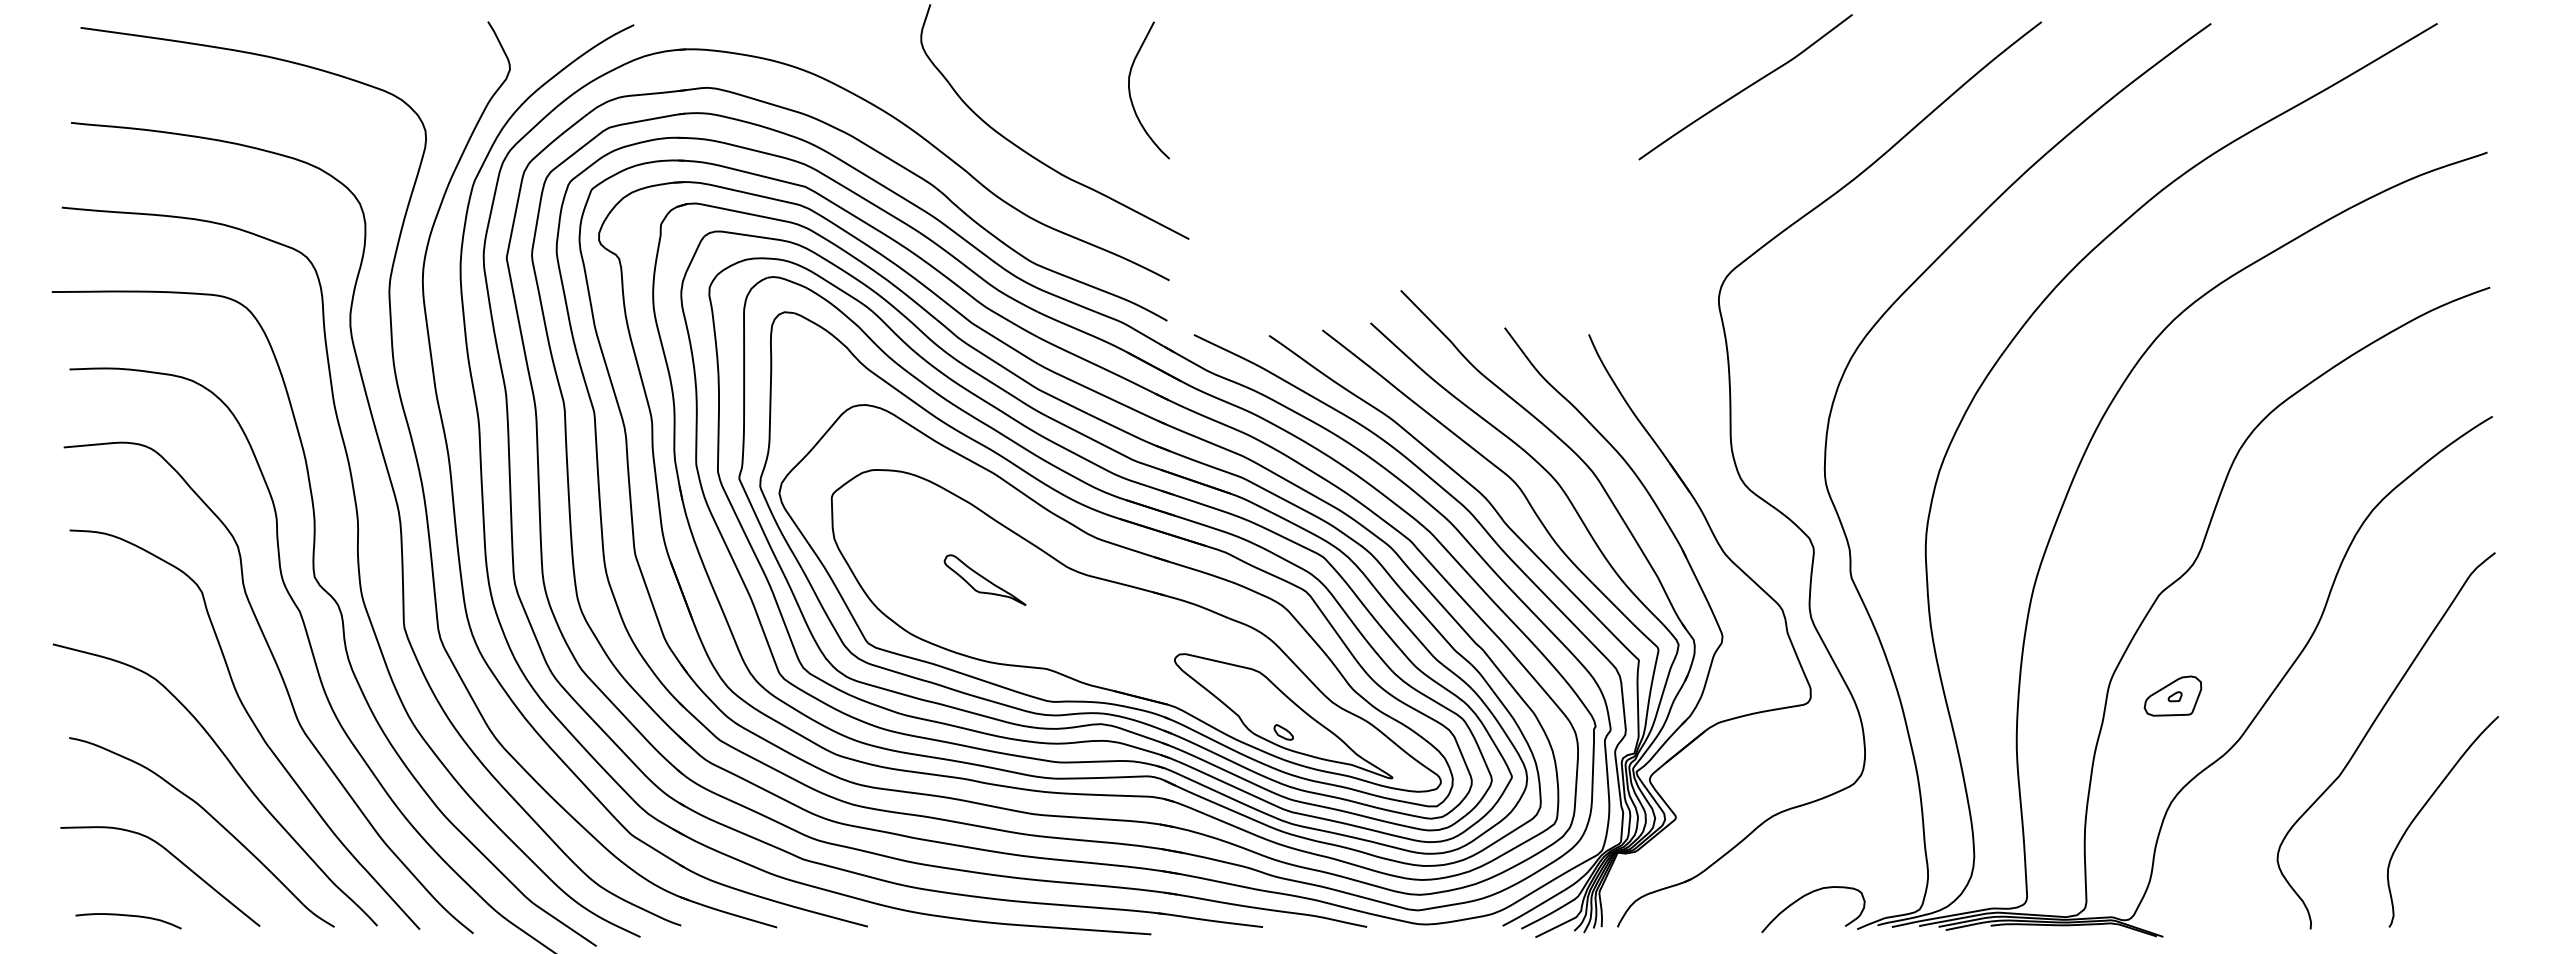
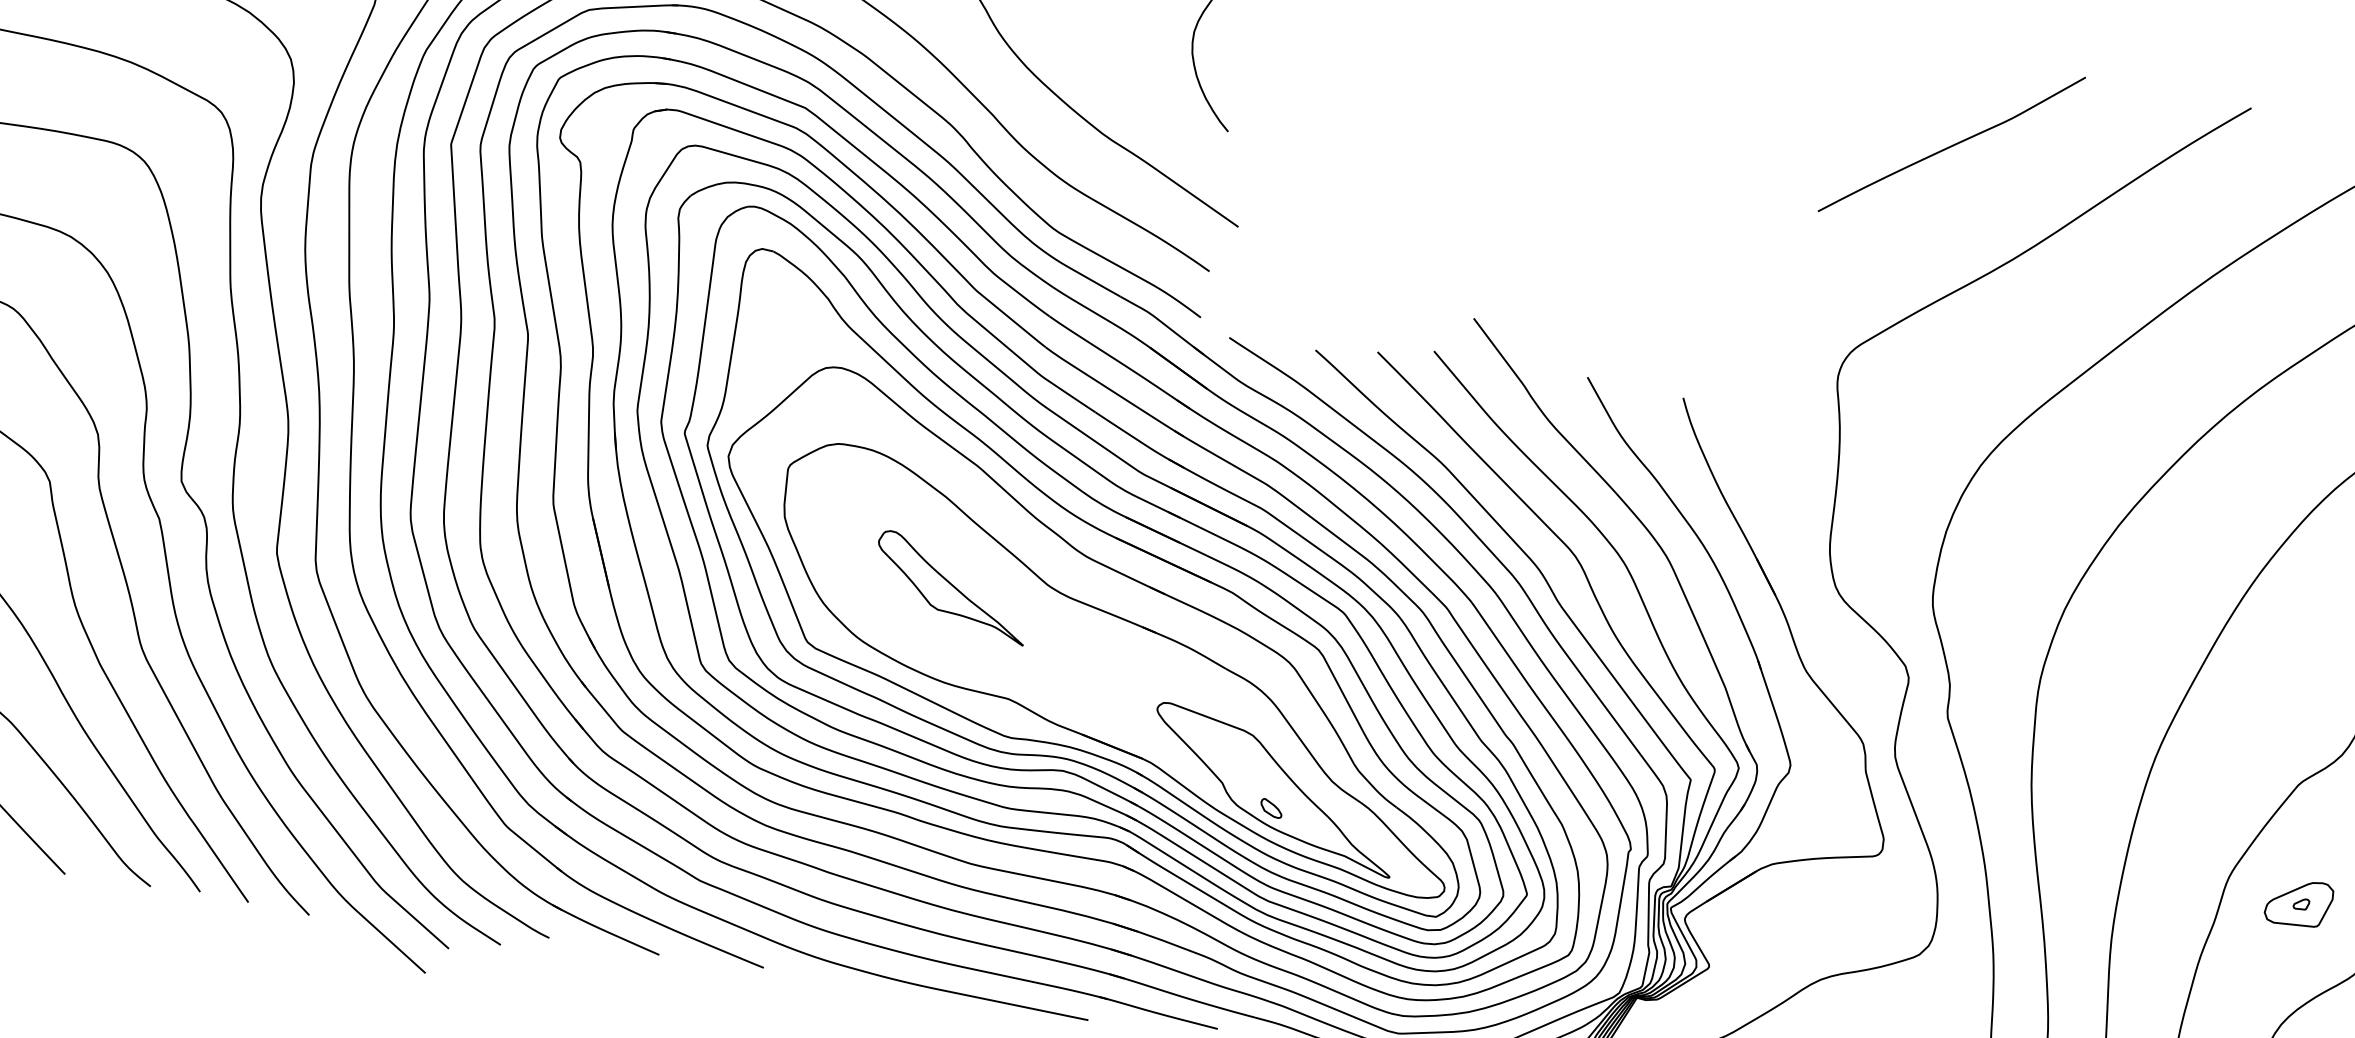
curve: (1745, 87) -> (1951, 144), moved
part: (984, 579) -> (951, 586), size x1.67

